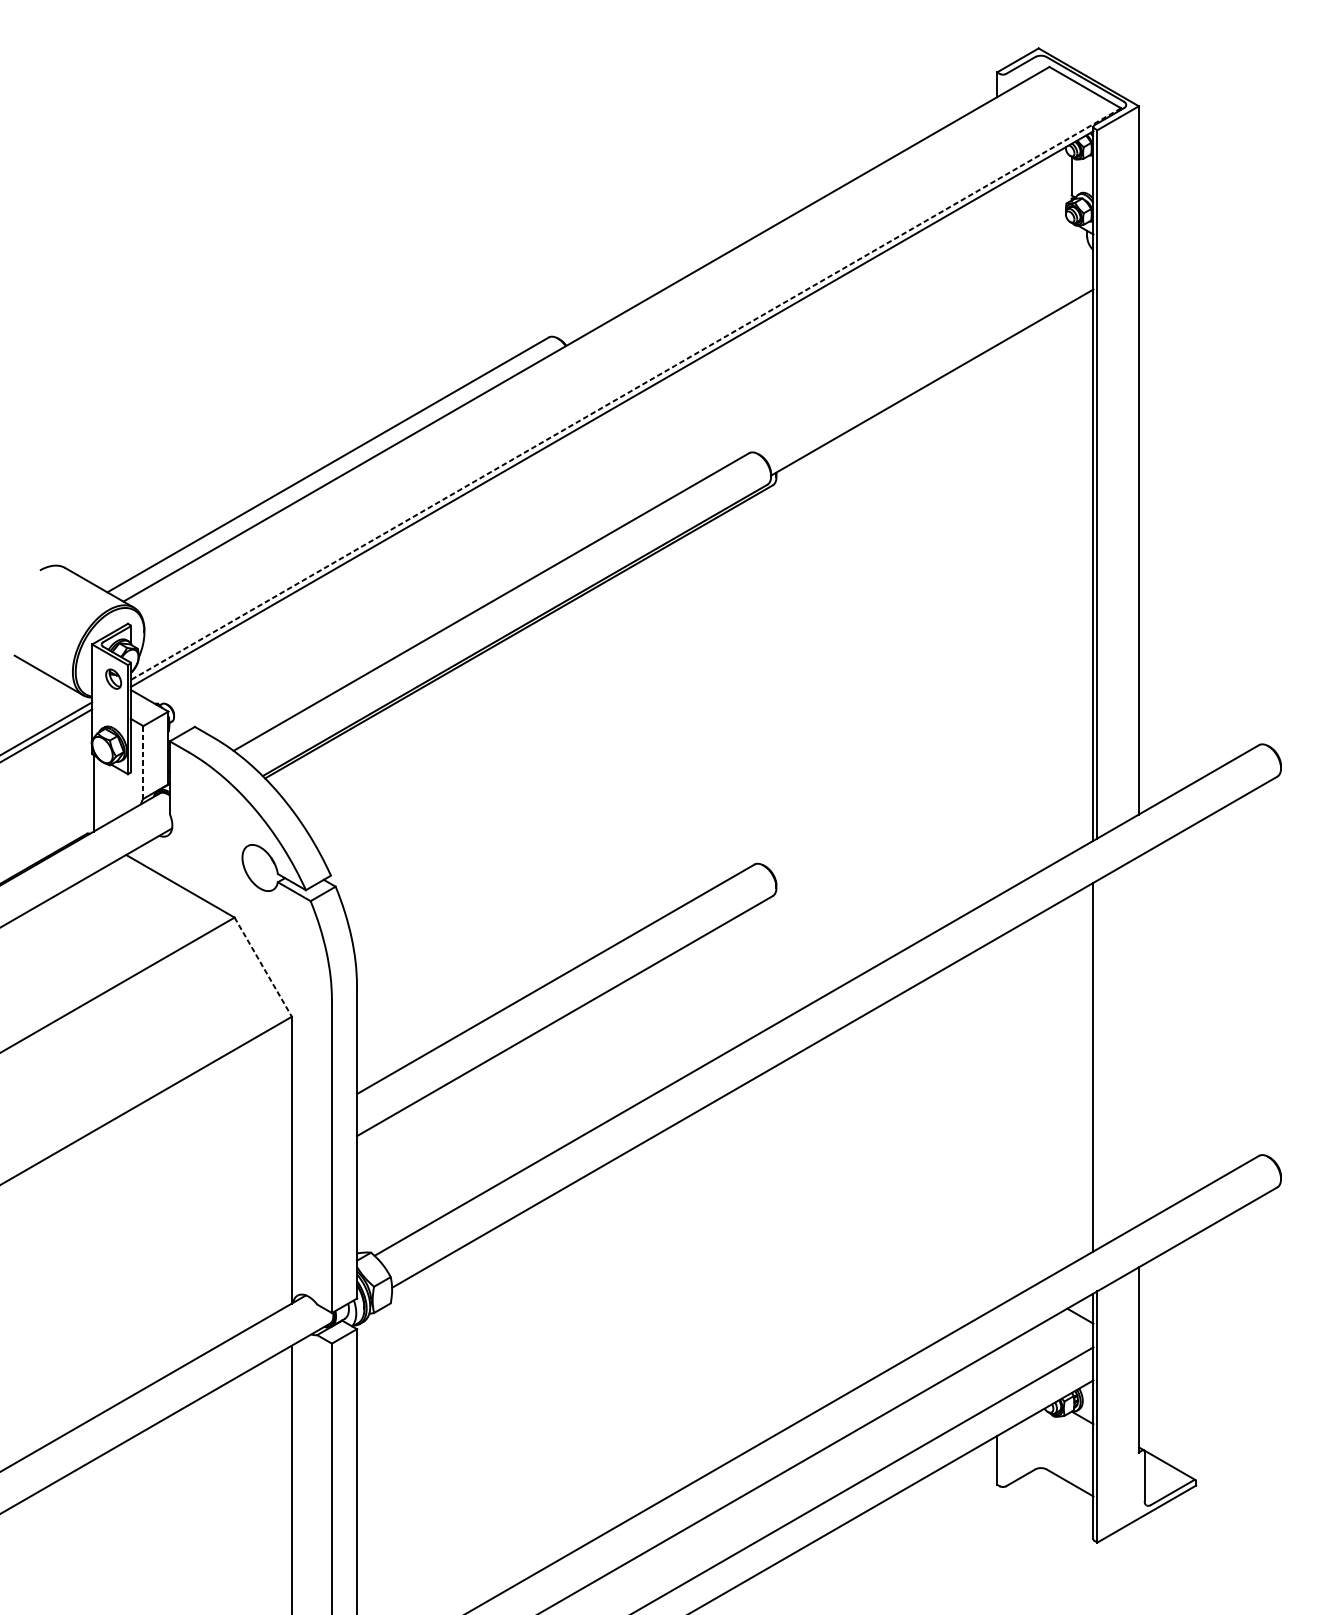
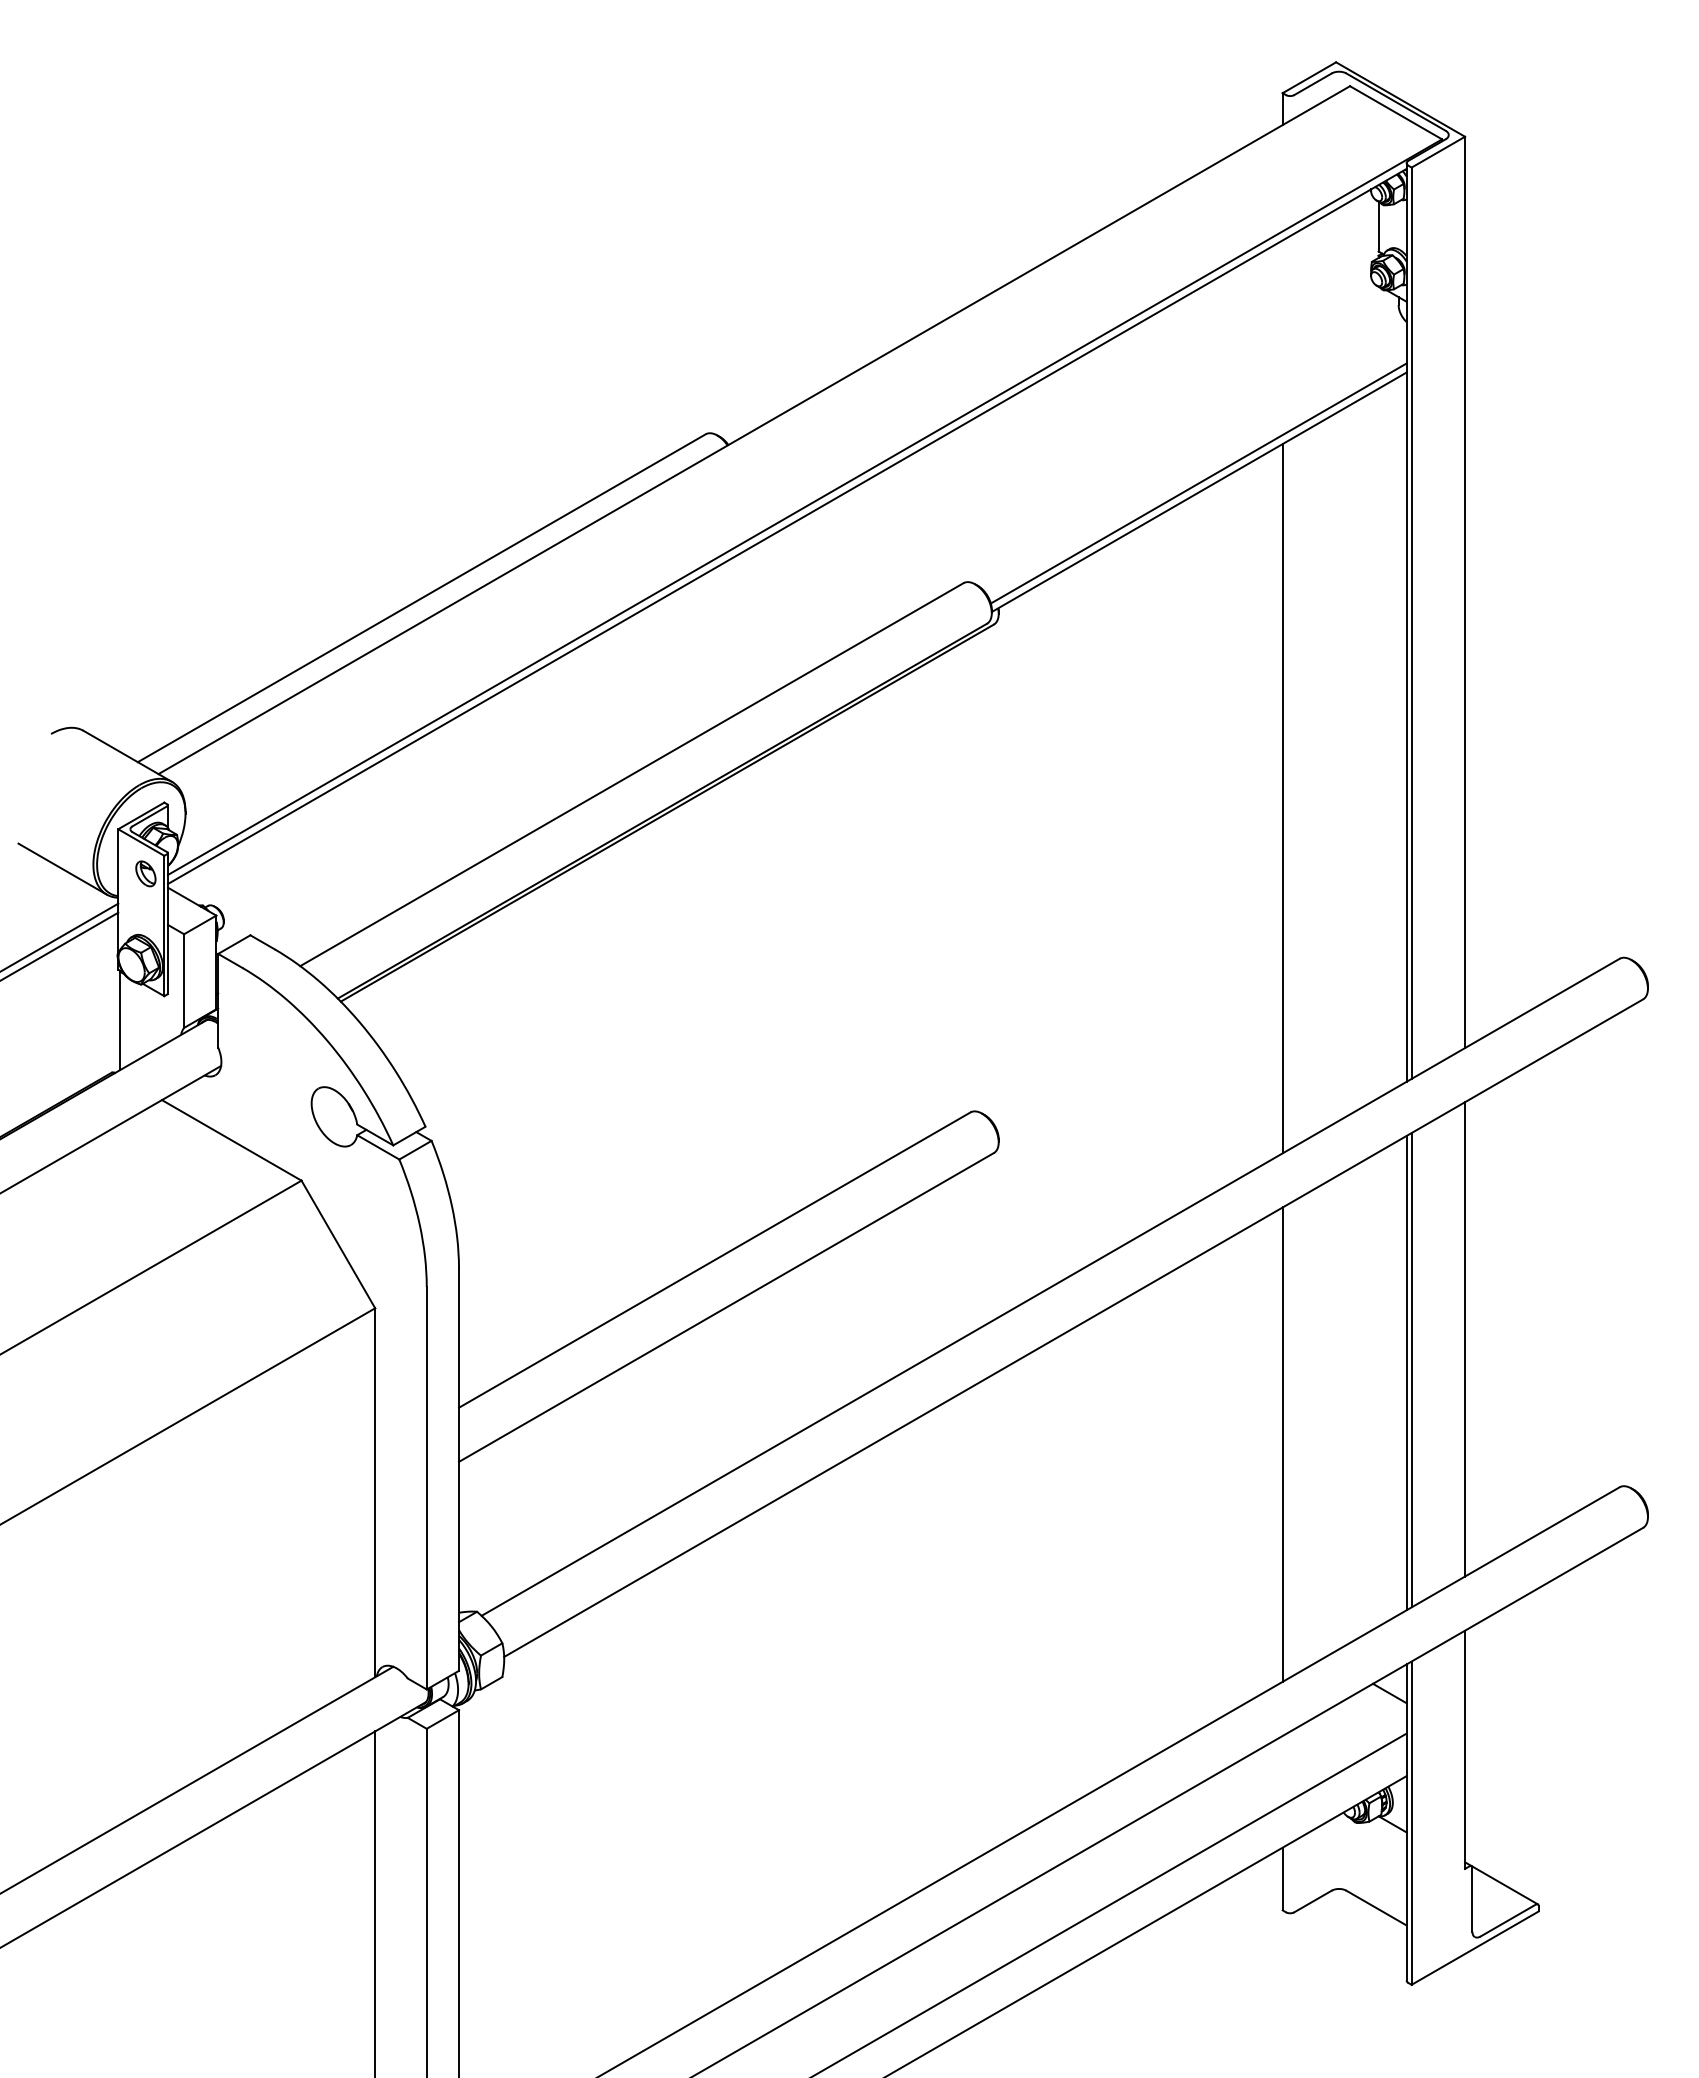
line: (931, 375) -> (1198, 483), added
line: (626, 394) -> (805, 507), dashed -> solid
line: (997, 620) -> (1282, 798), added
line: (143, 762) -> (184, 981), dashed -> solid
line: (263, 967) -> (338, 1244), dashed -> solid
line: (1139, 1041) -> (1465, 1339), added
line: (1097, 1065) -> (1411, 1370), added
line: (997, 1122) -> (1282, 1444), added

